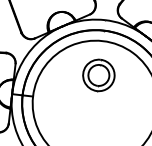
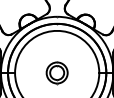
part: (97, 76) -> (56, 73), moved

